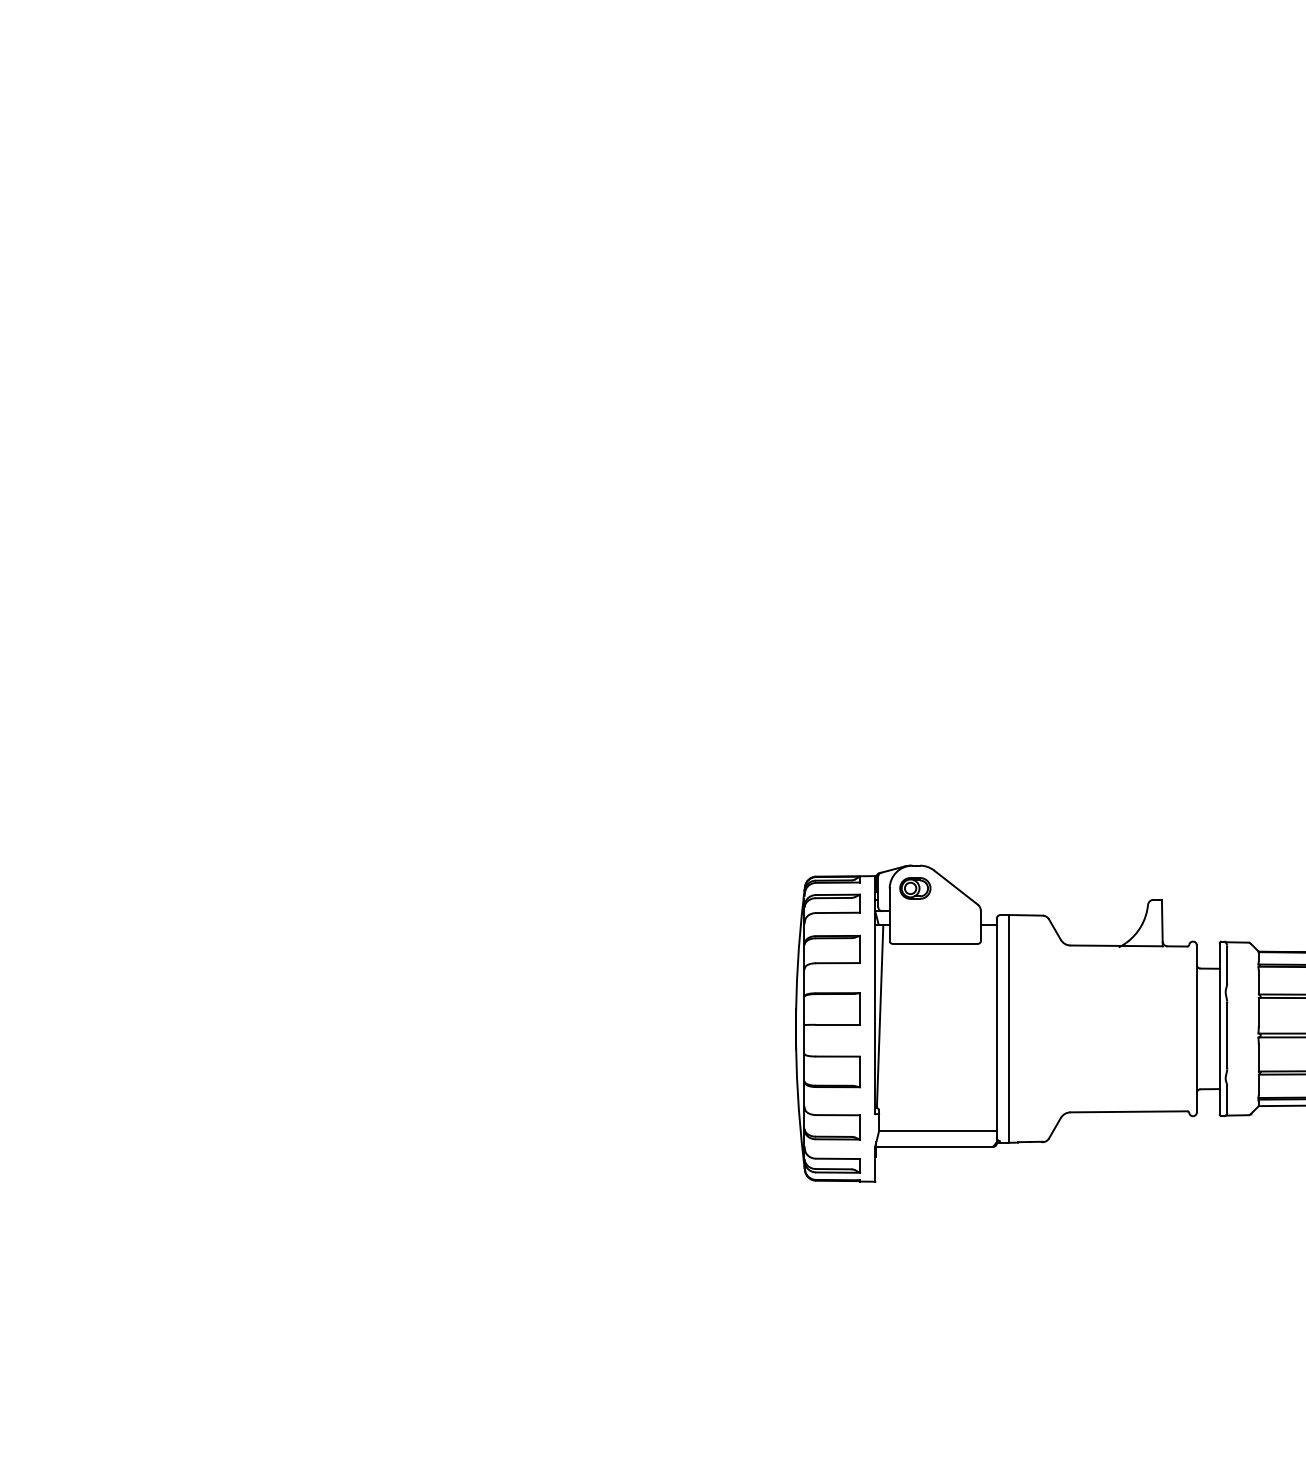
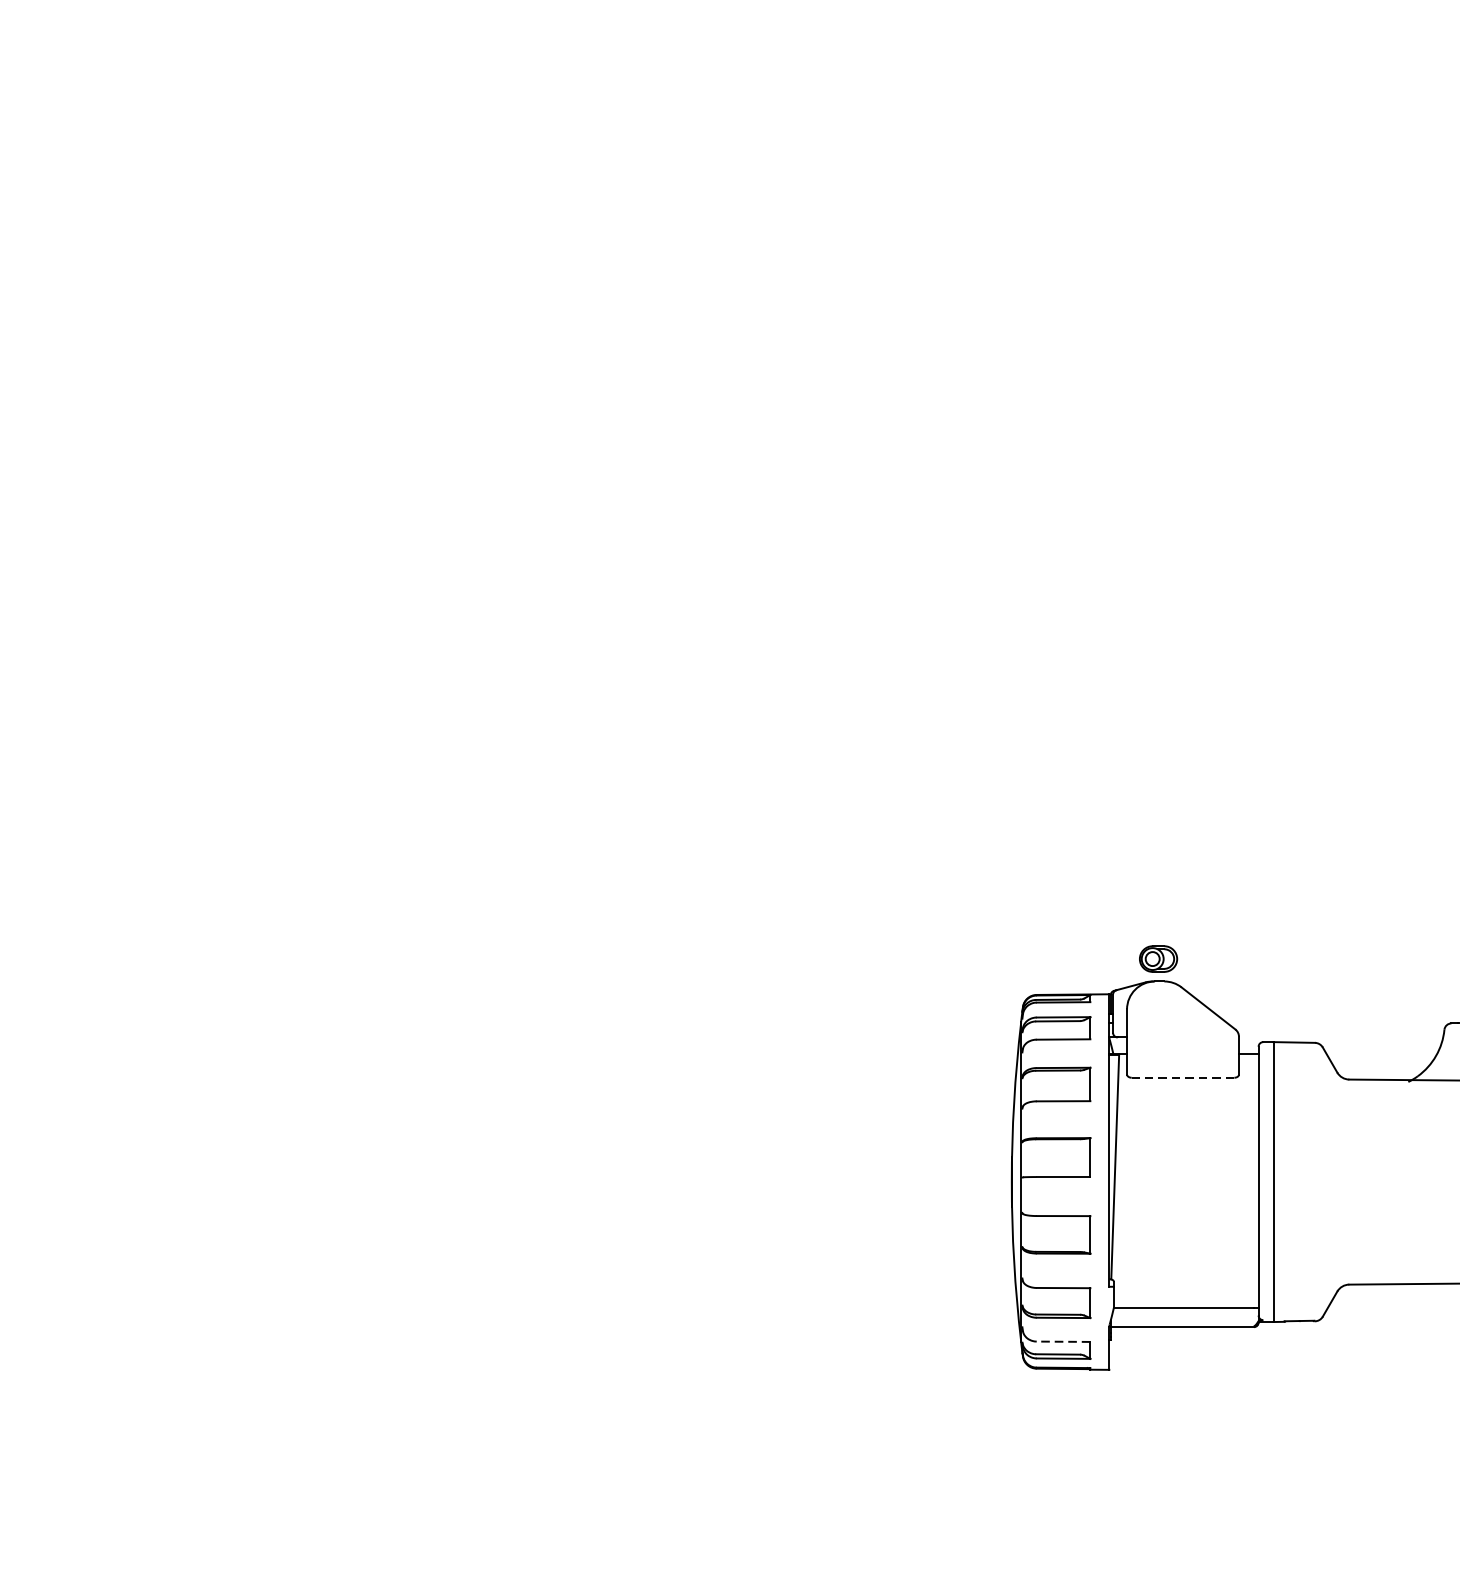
part: (915, 888) -> (1158, 959), moved
line: (935, 944) -> (1183, 1078), solid -> dashed
line: (838, 1158) -> (1064, 1341), solid -> dashed

